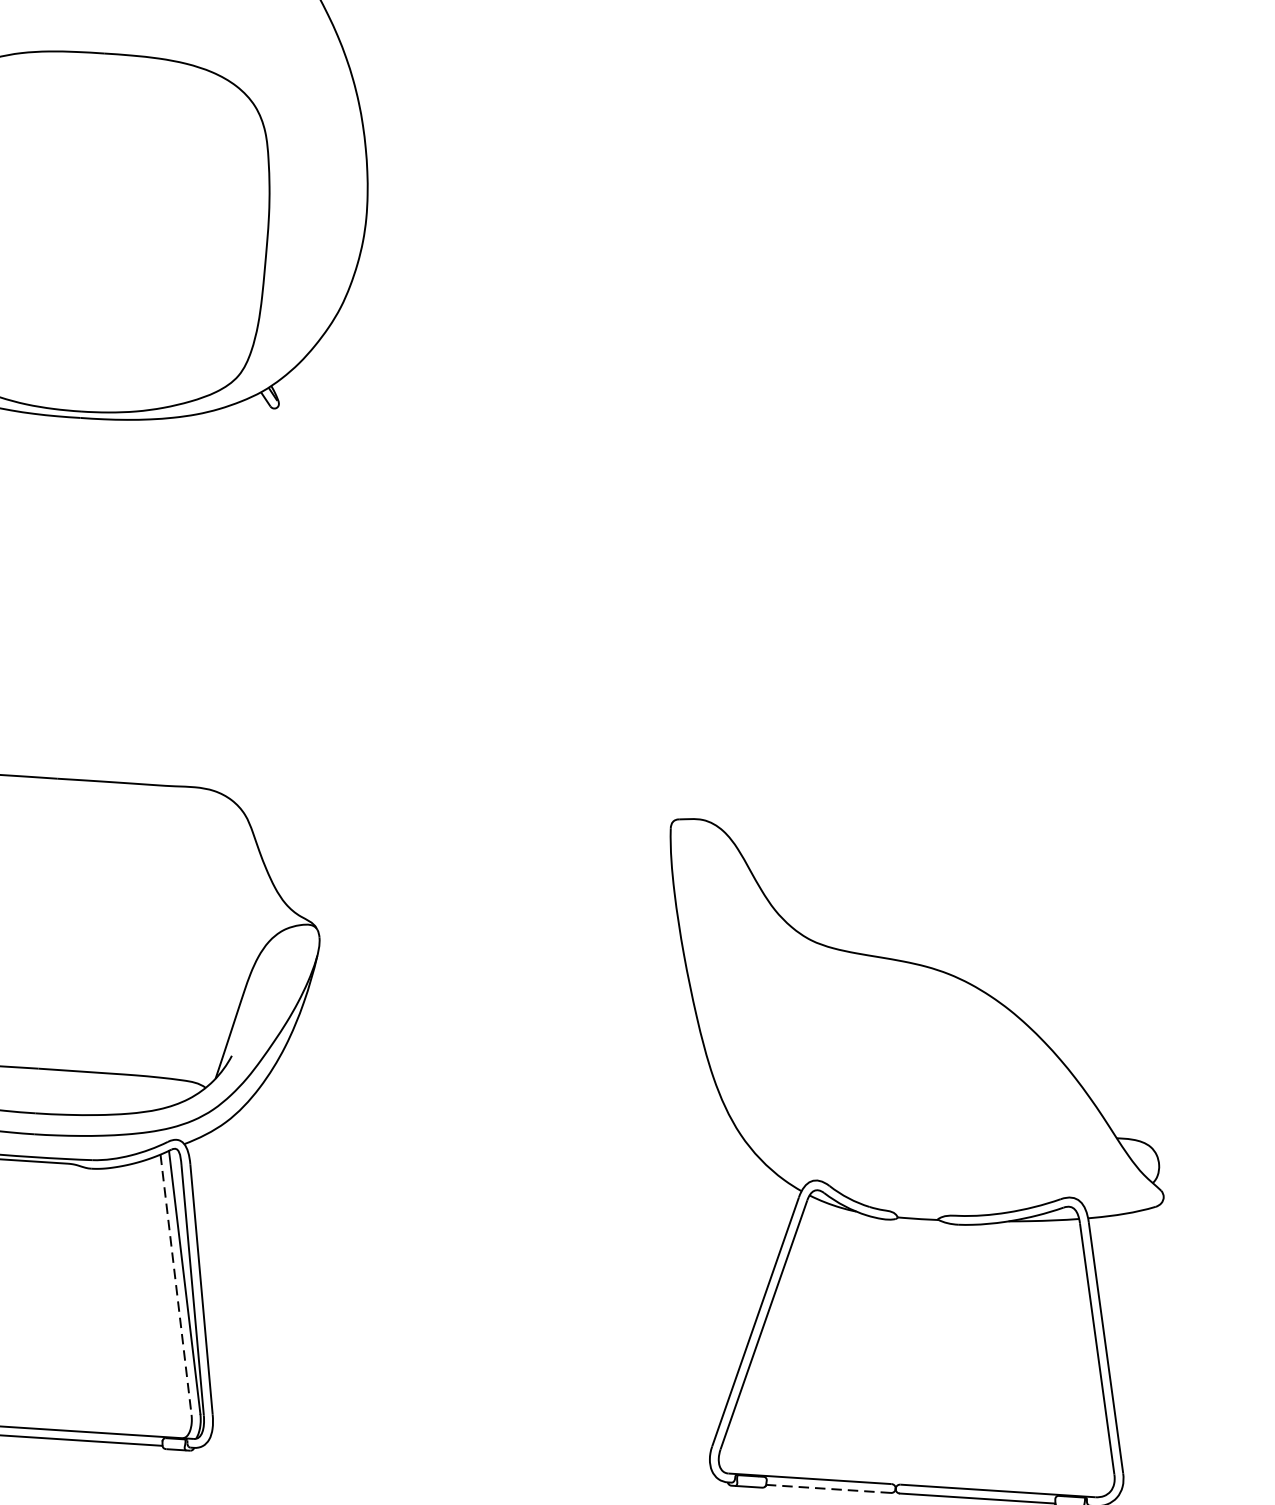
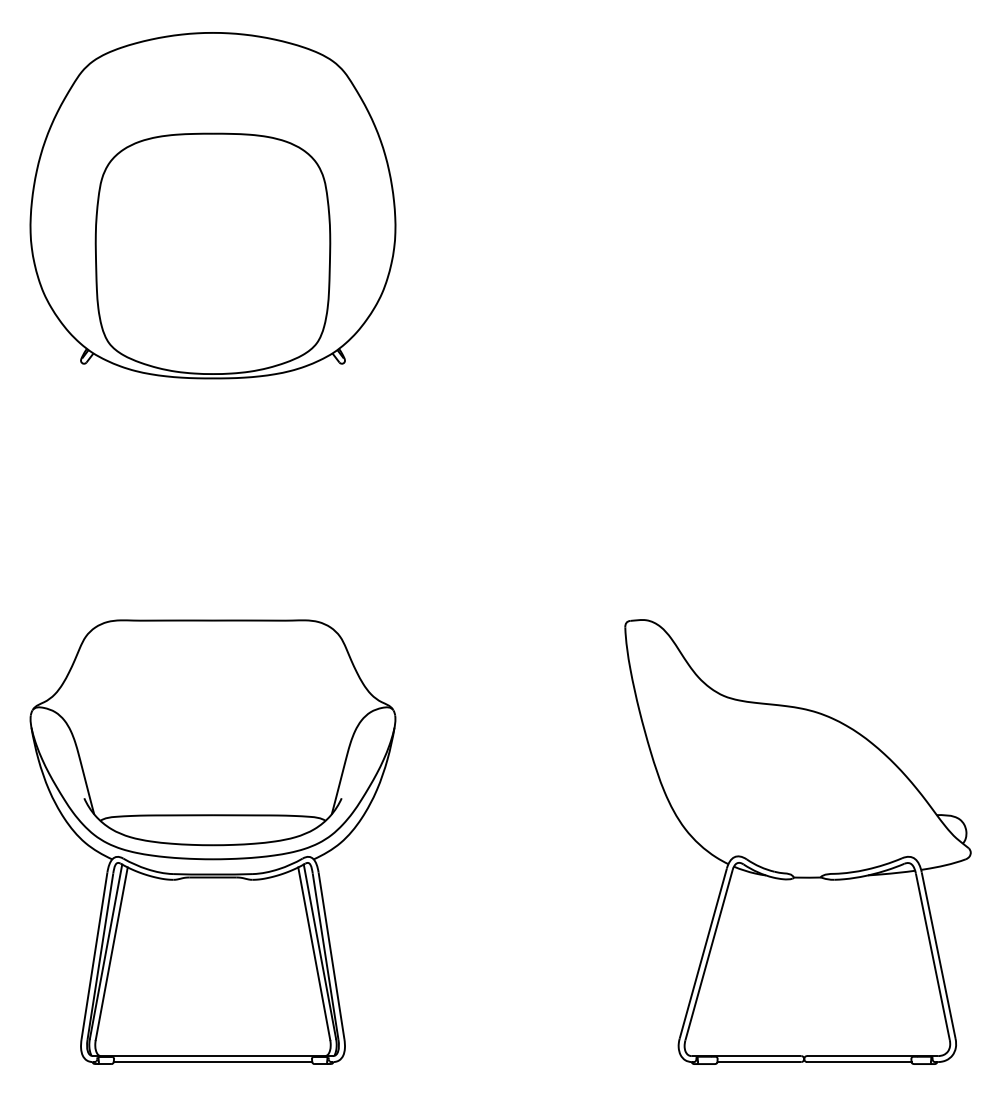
line: (176, 1284) -> (314, 953), dashed -> solid
line: (828, 1489) -> (759, 1062), dashed -> solid

